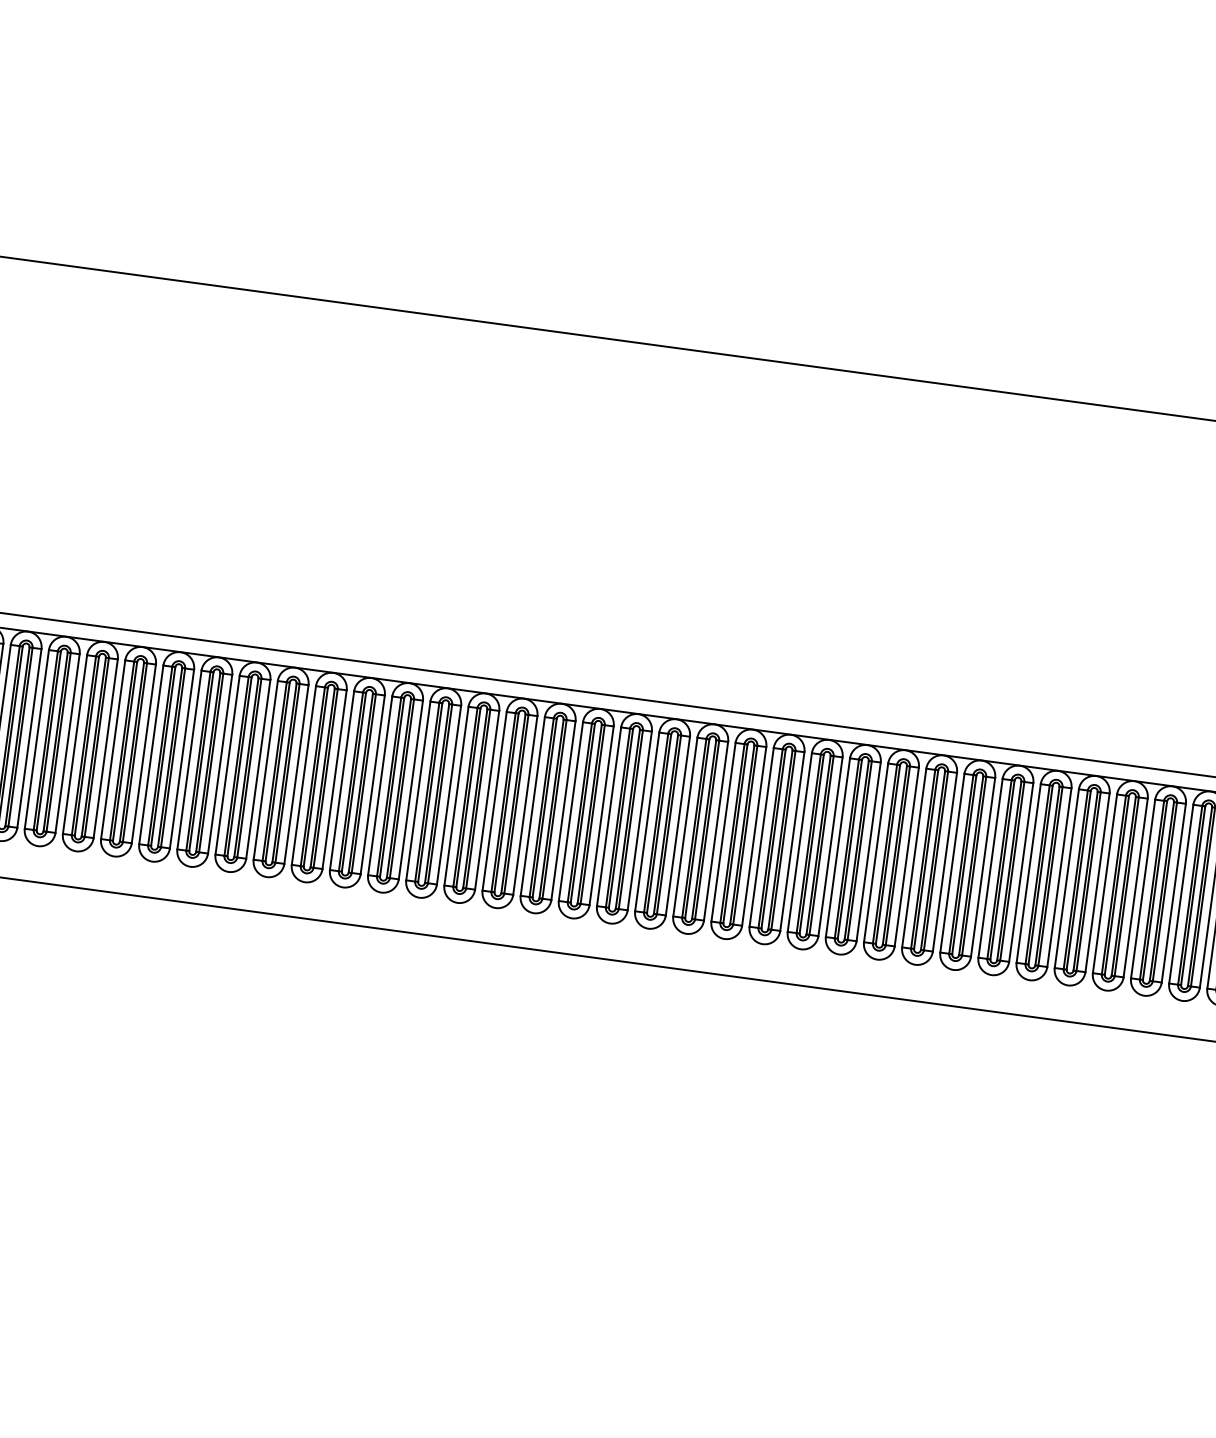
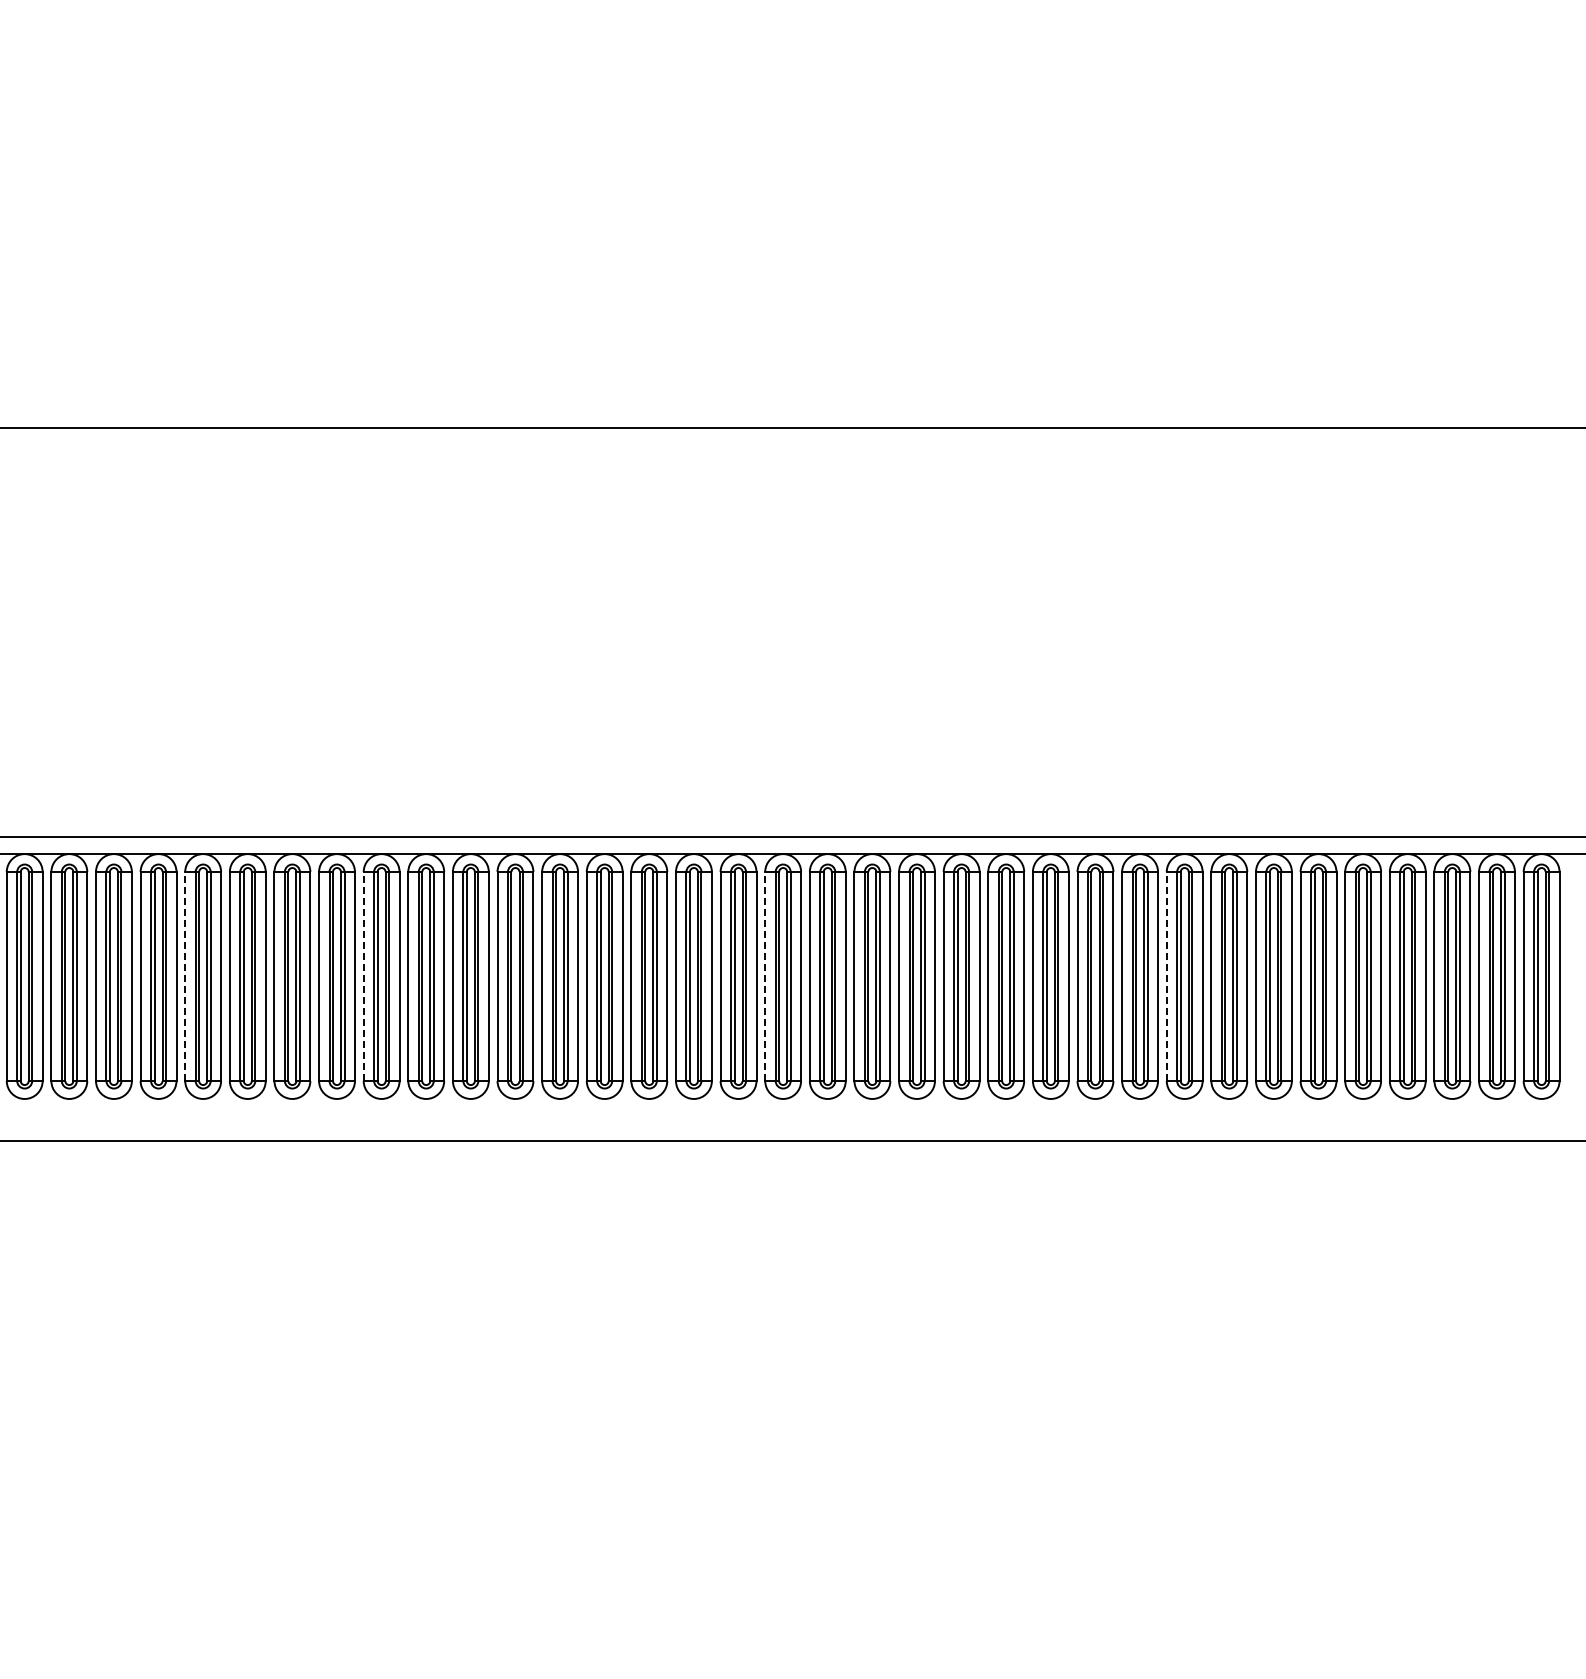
line: (75, 744) -> (185, 976), solid -> dashed
line: (227, 765) -> (363, 976), solid -> dashed
line: (571, 811) -> (765, 976), solid -> dashed
line: (914, 857) -> (1166, 976), solid -> dashed

